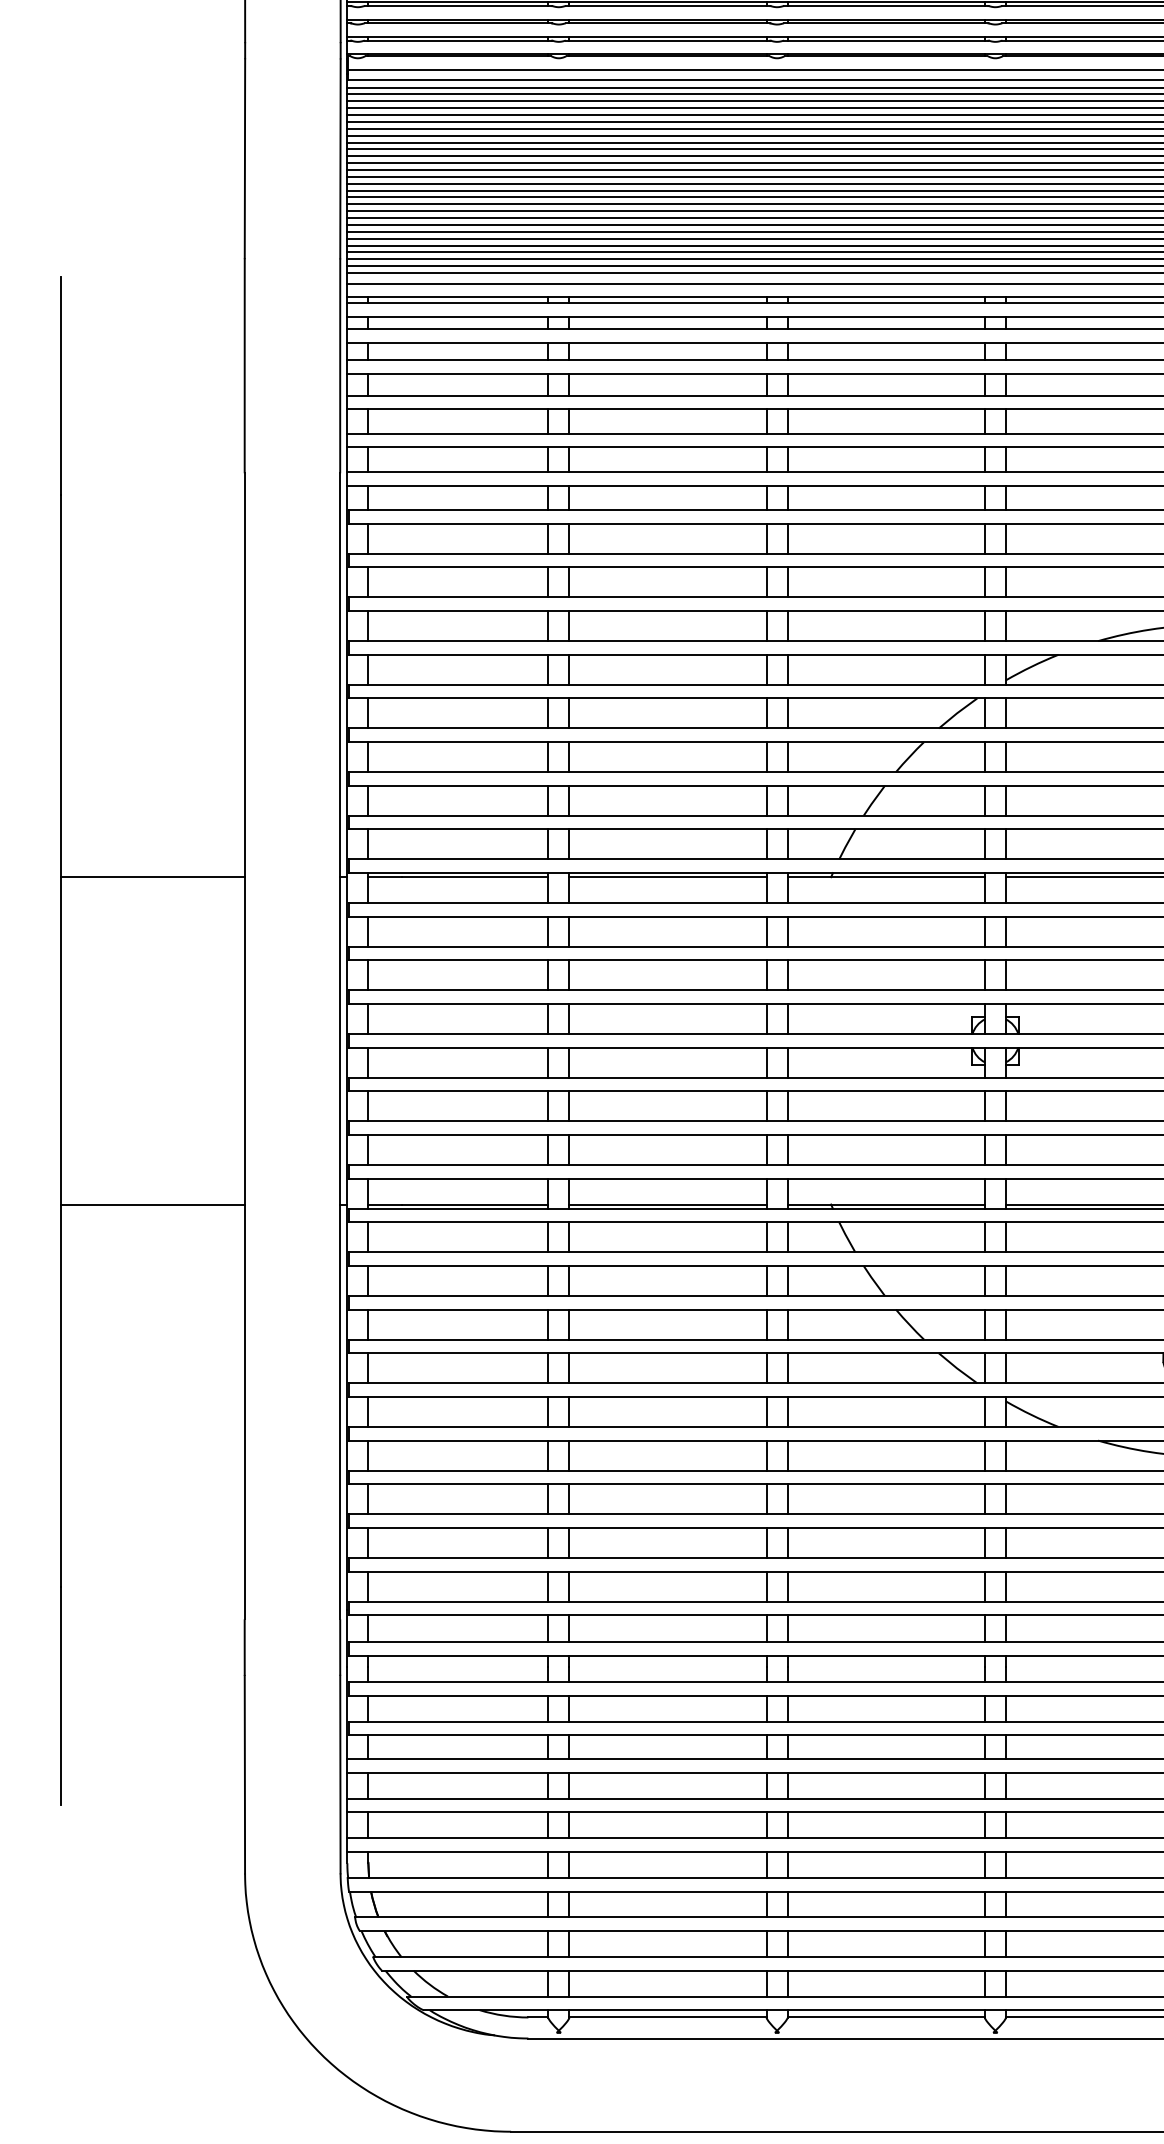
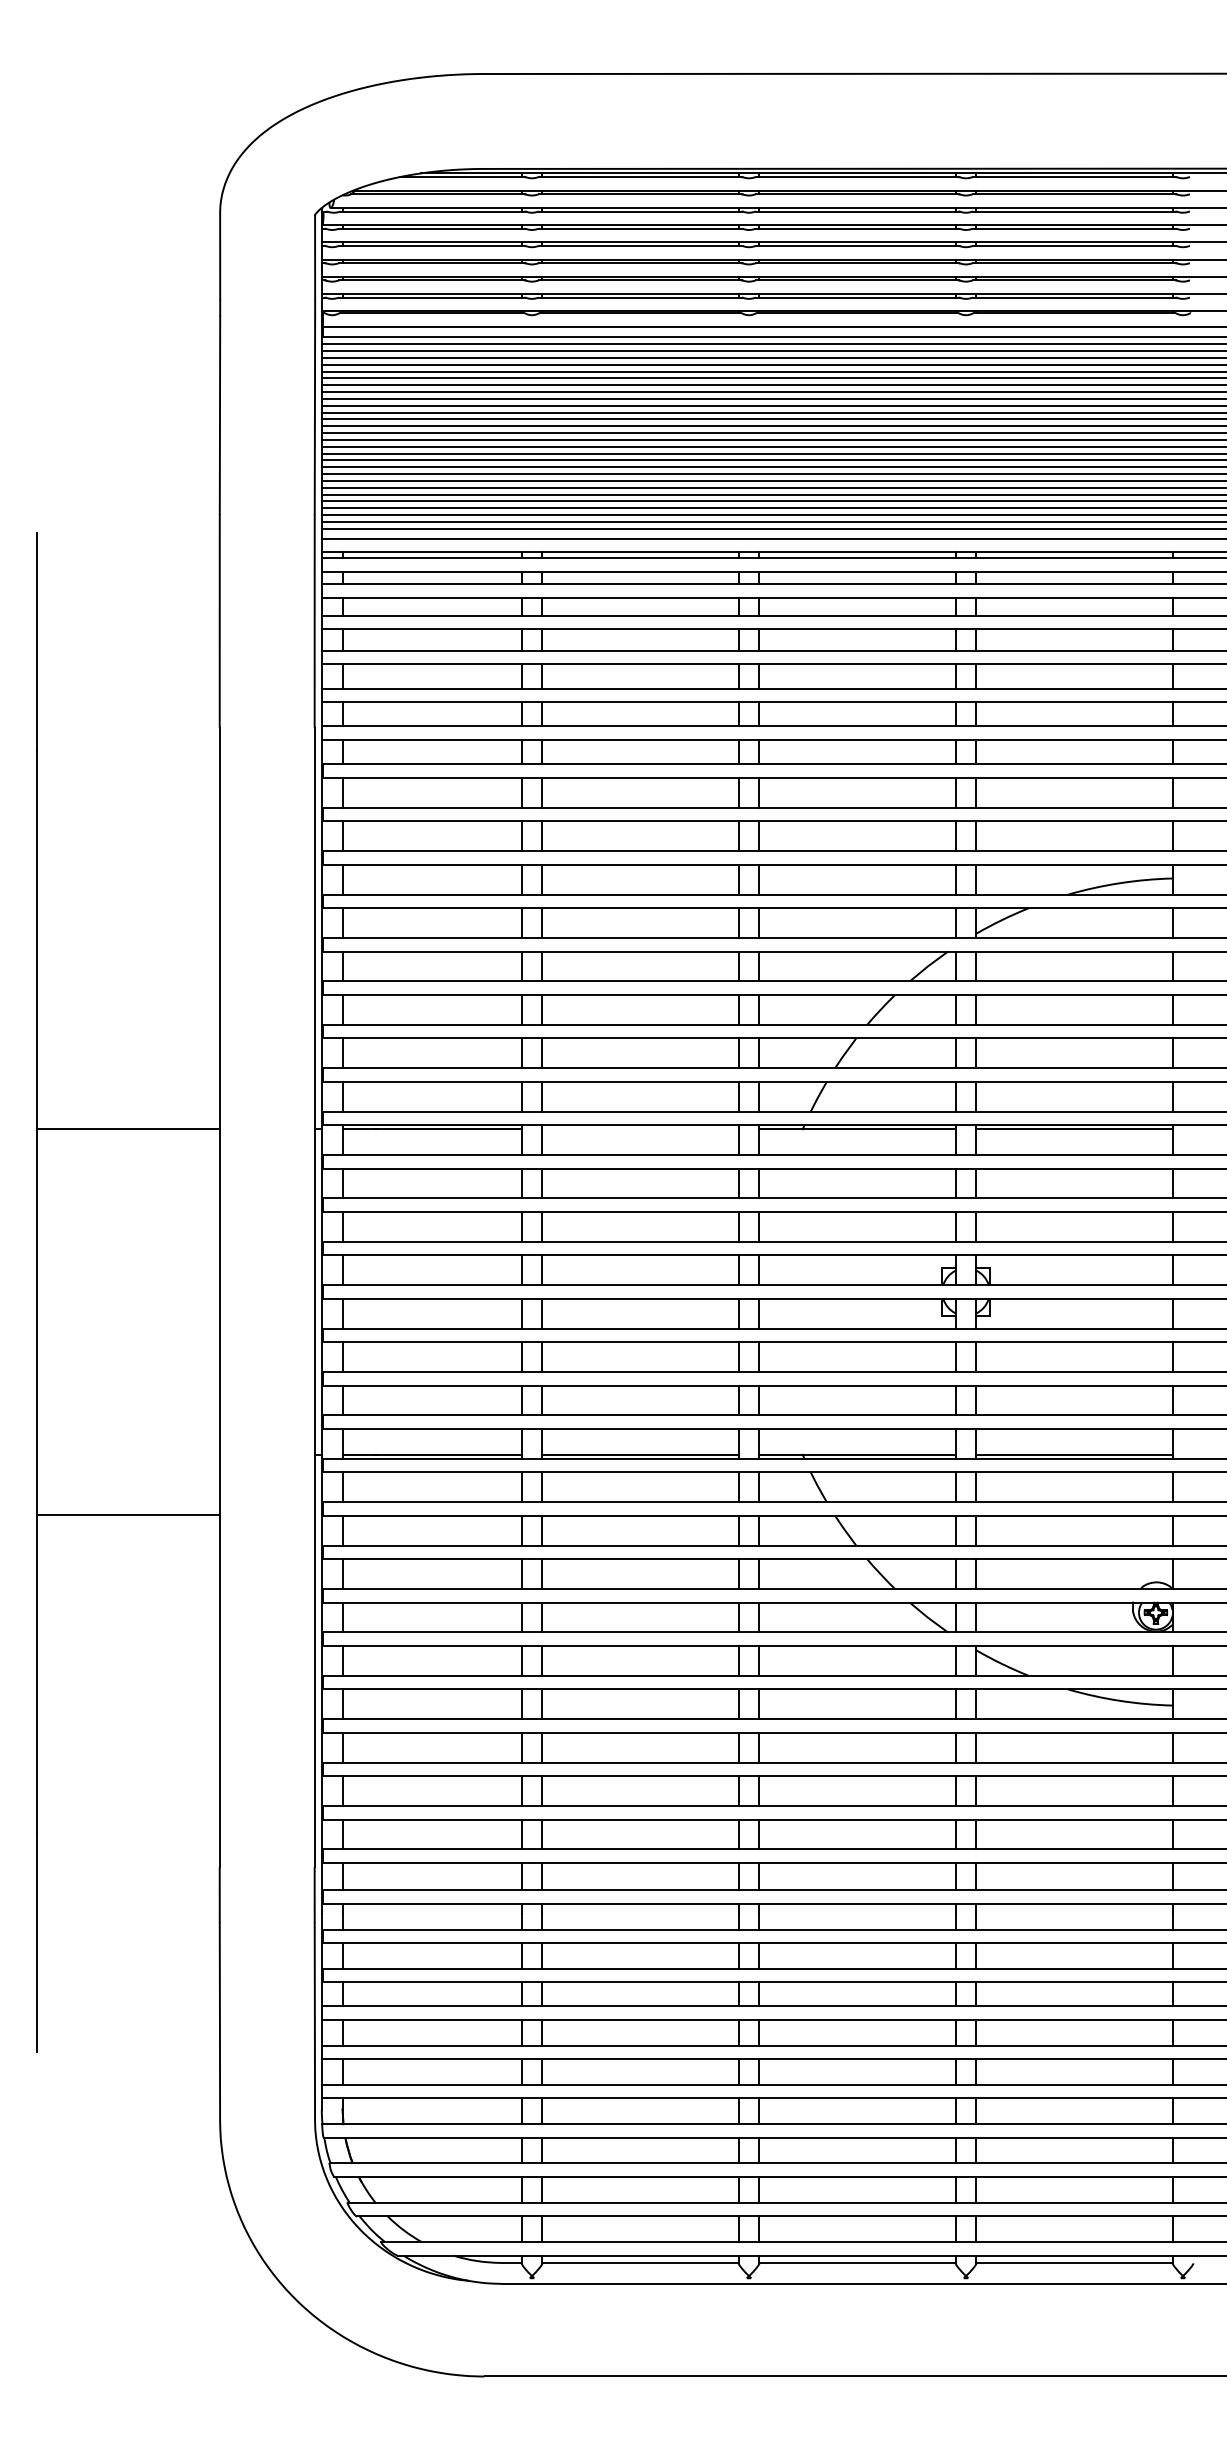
line: (667, 877) -> (640, 1129), removed
line: (152, 1204) -> (128, 1514), moved

